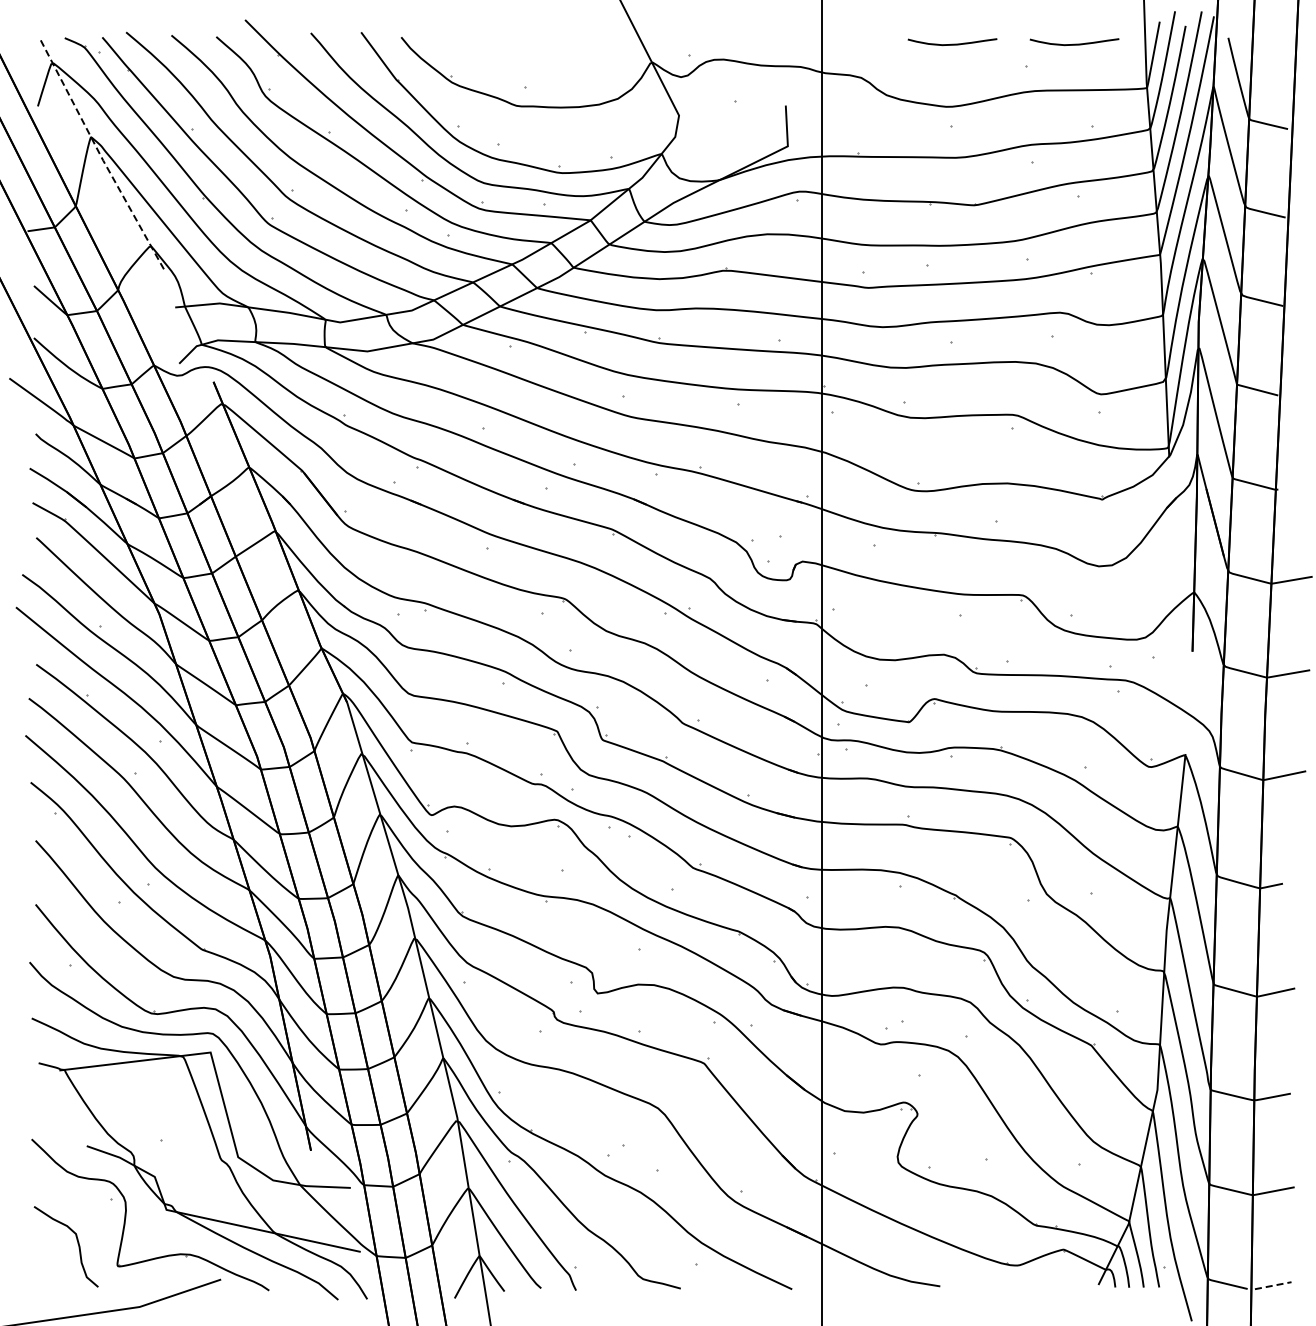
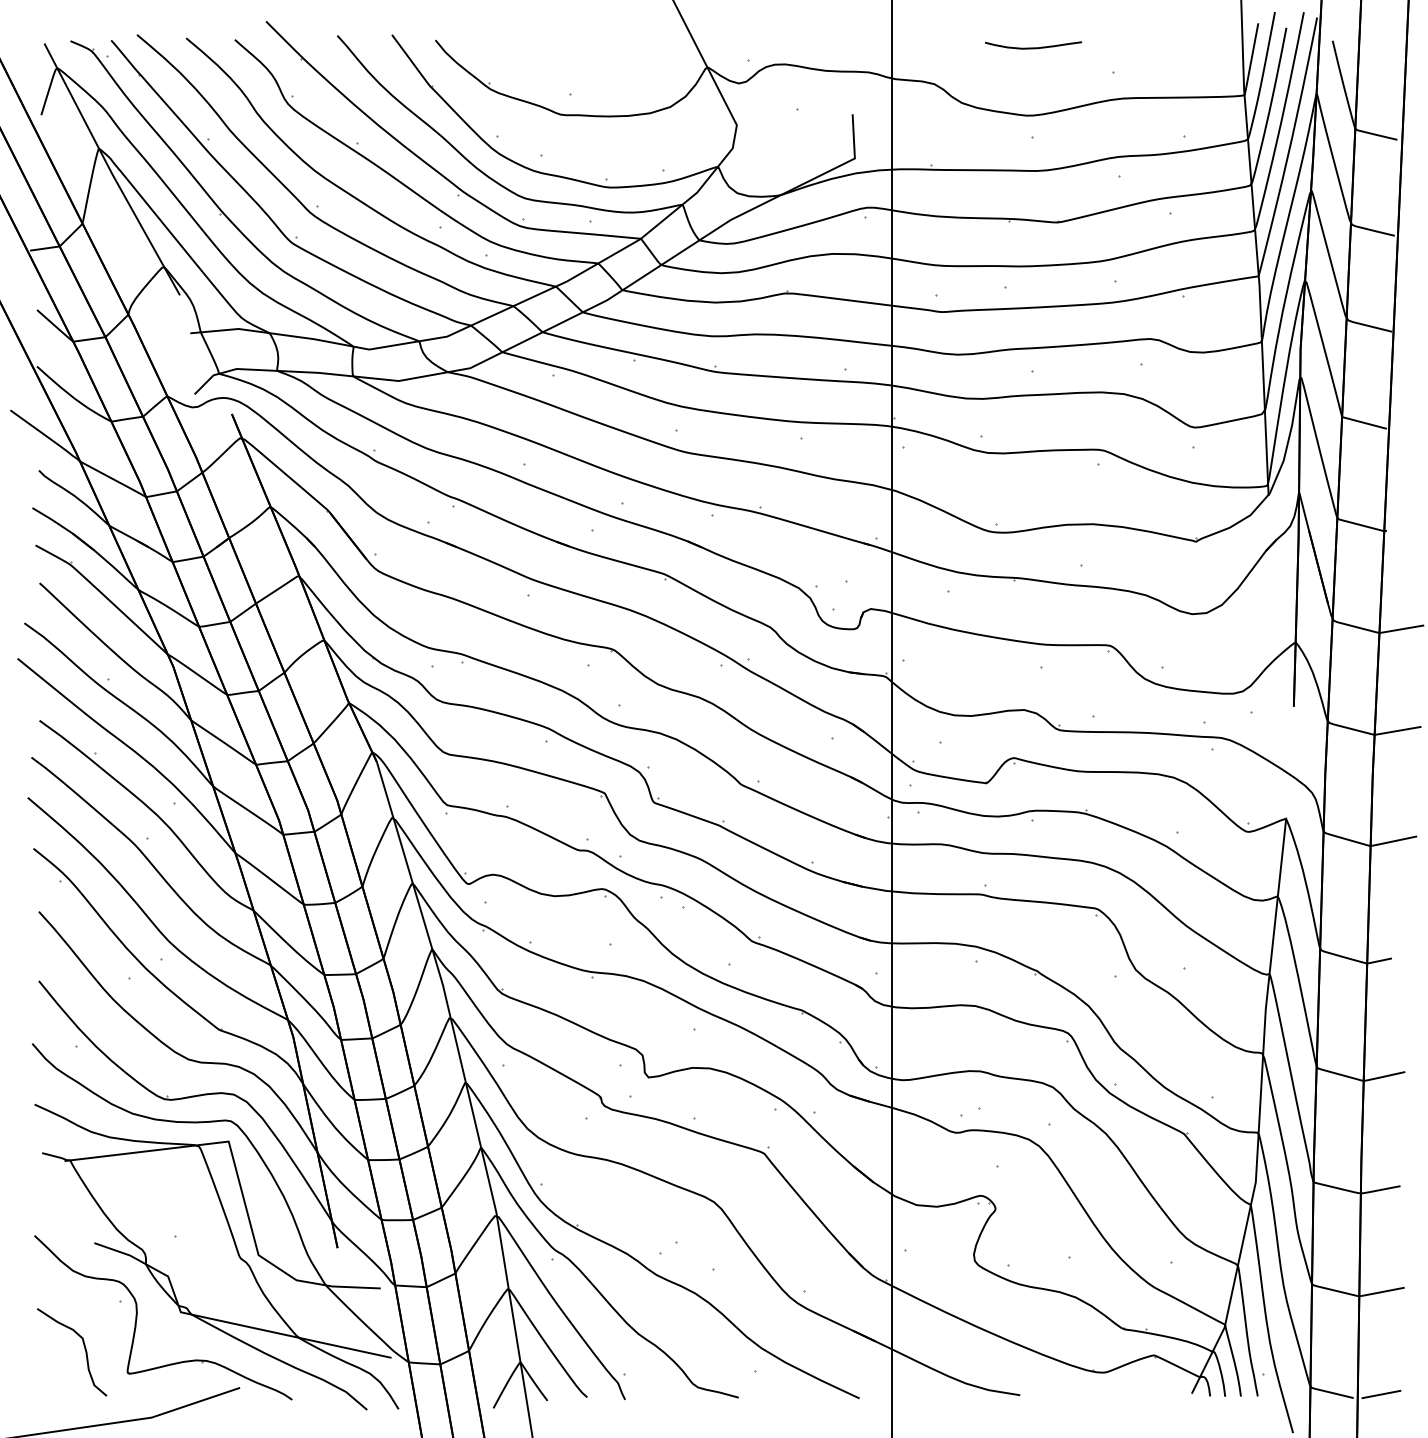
curve: (1074, 43) -> (1165, 46), removed
line: (101, 158) -> (110, 171), dashed -> solid
line: (1273, 1285) -> (1381, 1394), dashed -> solid

